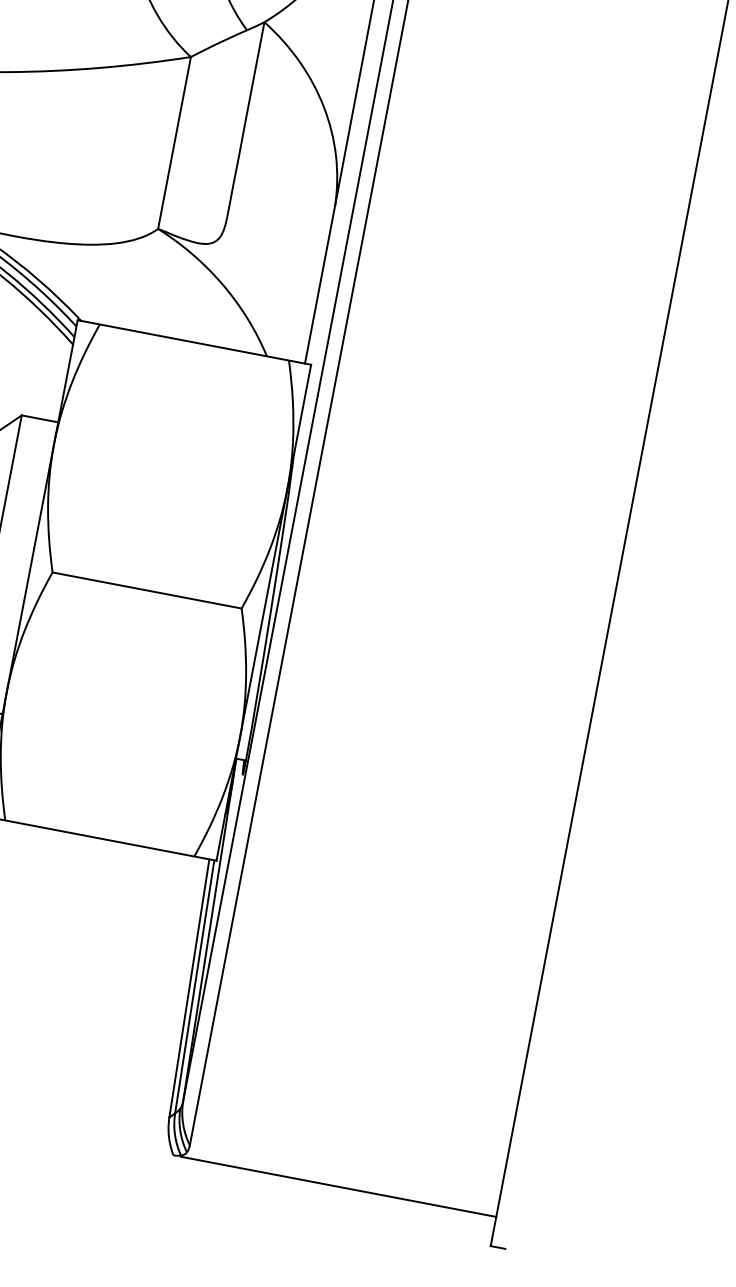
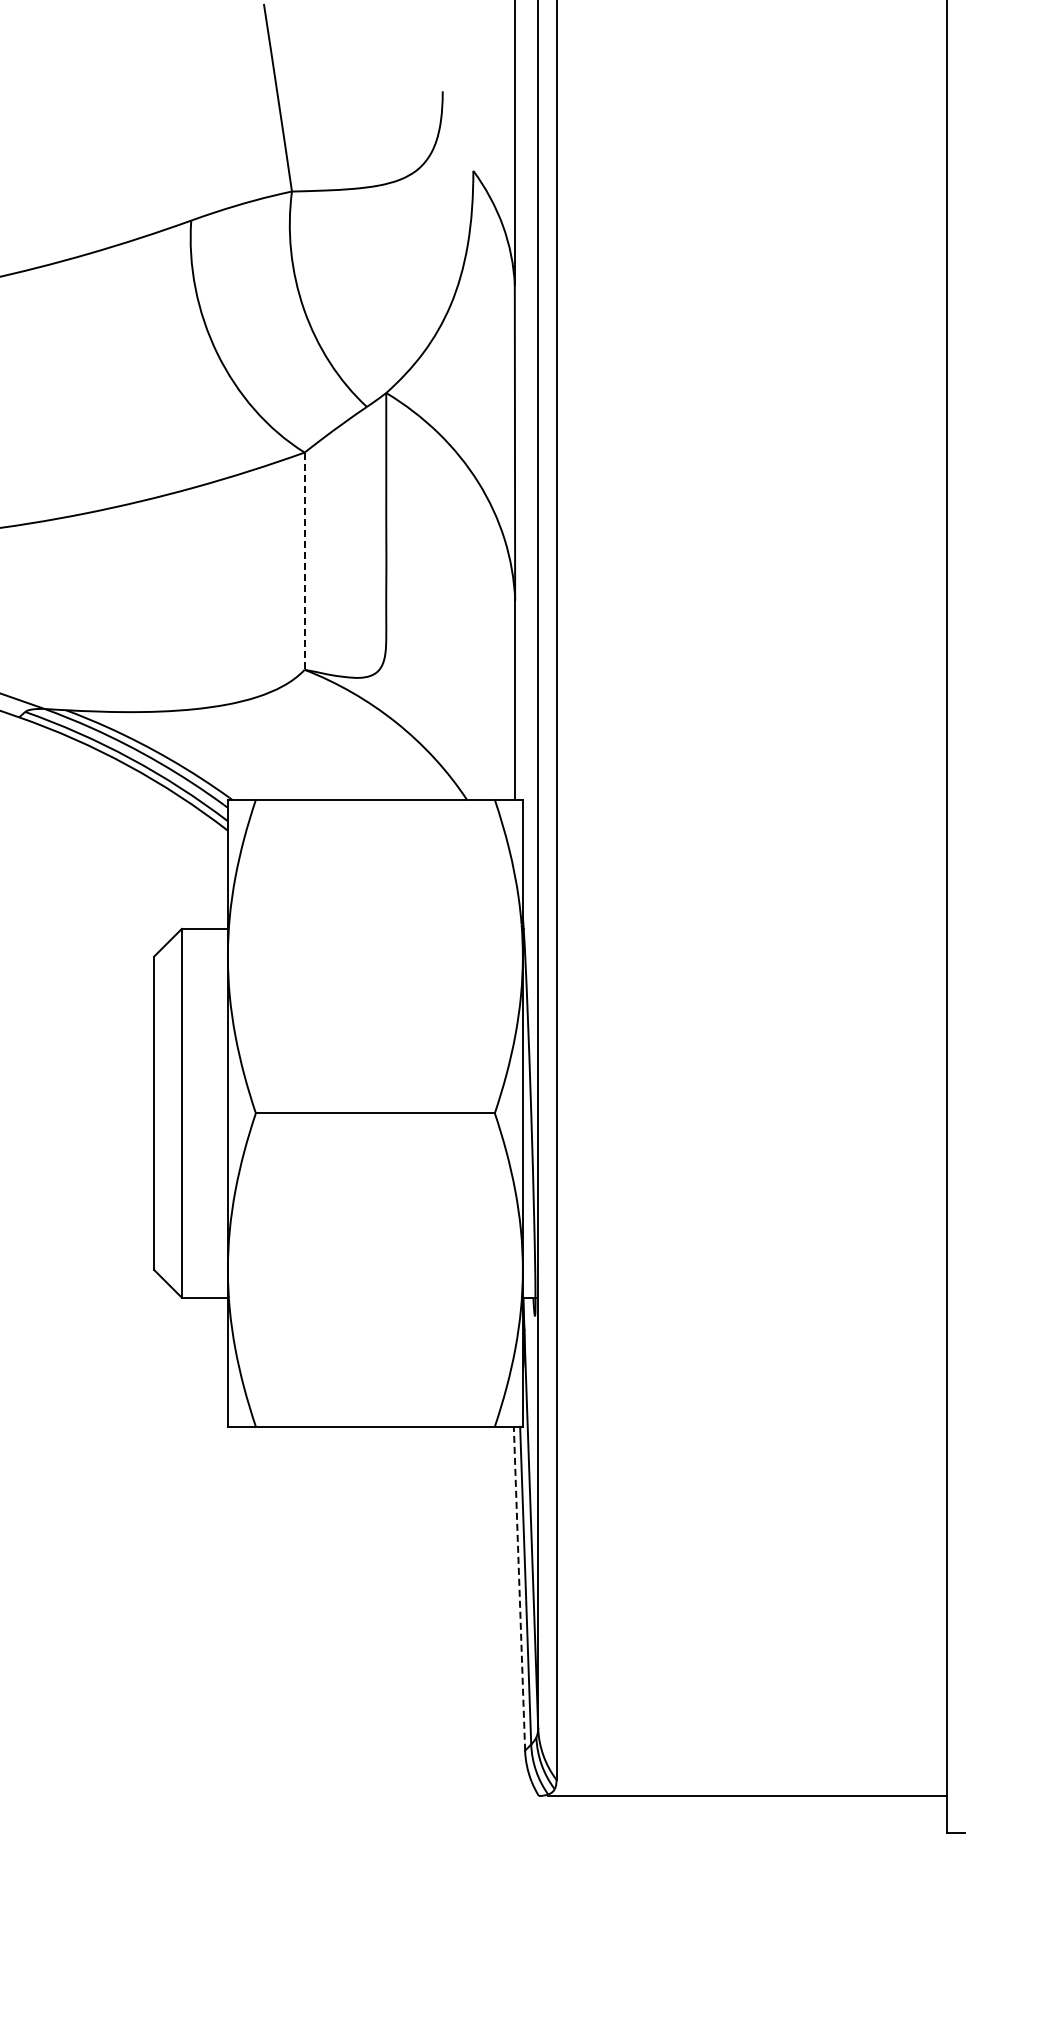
line: (174, 143) -> (304, 561), solid -> dashed
line: (189, 988) -> (519, 1588), solid -> dashed

